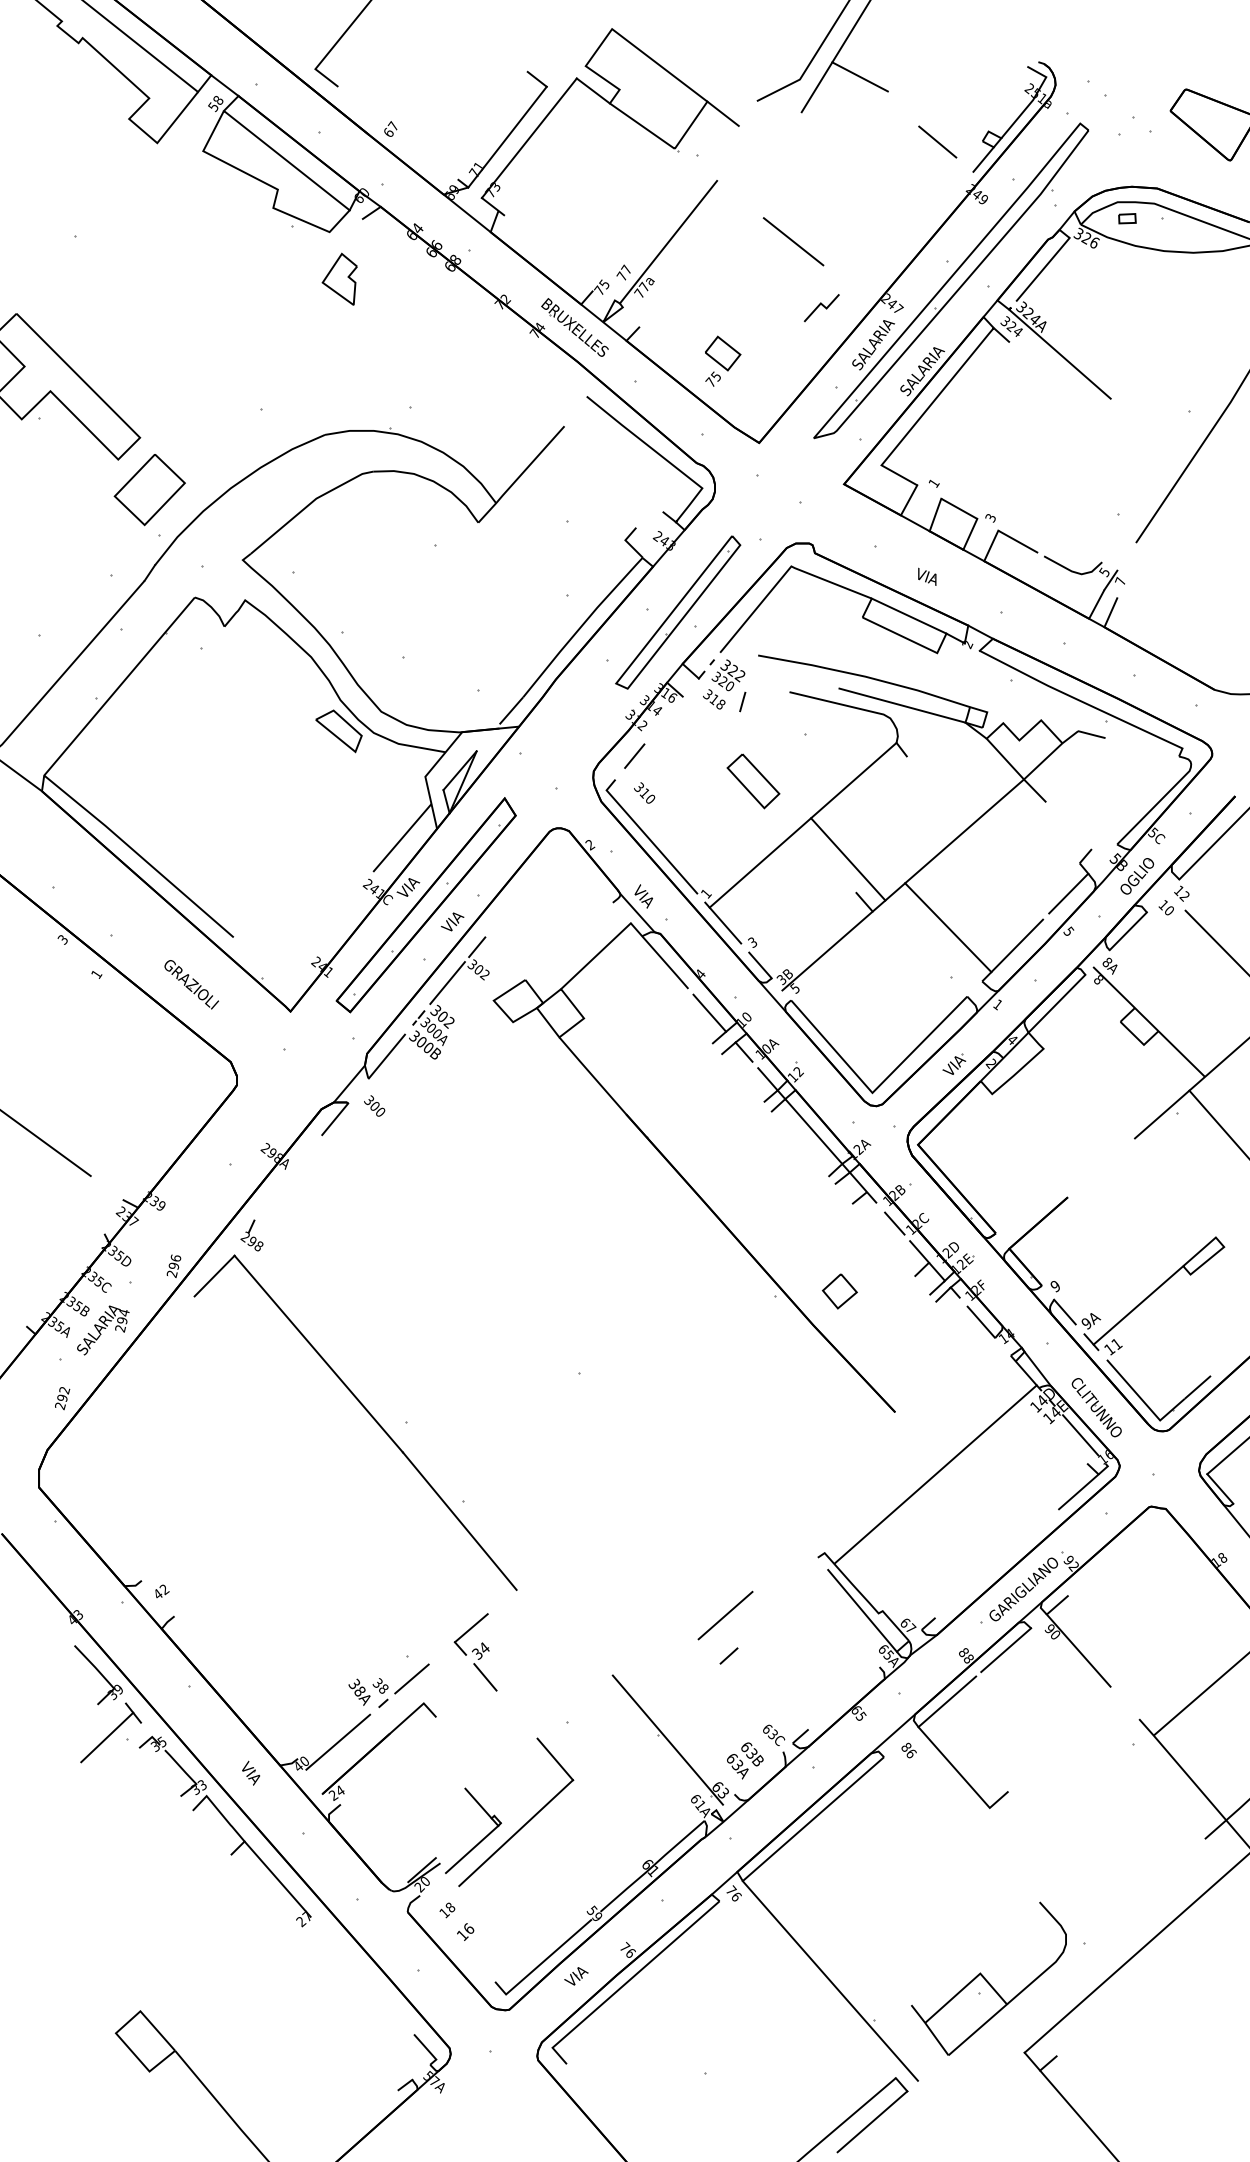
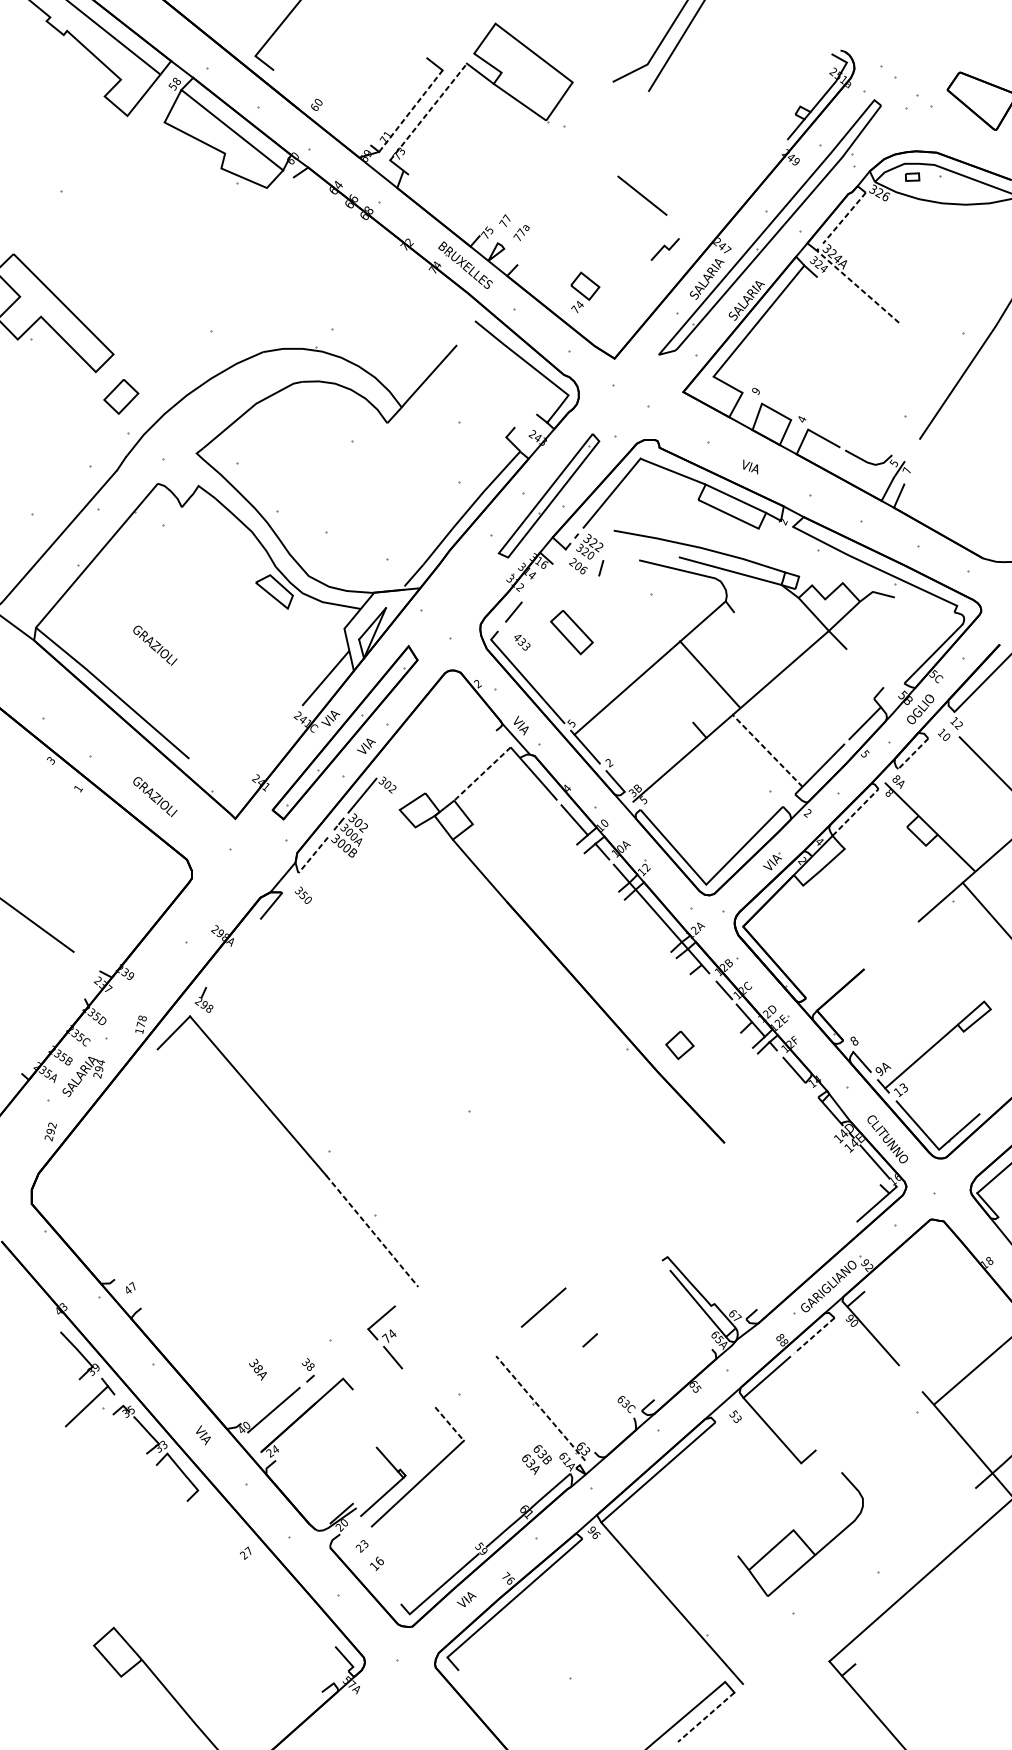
line: (859, 76) -> (695, 62), removed
line: (722, 113) -> (584, 92), removed
text: (392, 125) -> (317, 101), 67 -> 60
line: (507, 137) -> (410, 111), solid -> dashed
line: (529, 137) -> (428, 111), solid -> dashed
line: (937, 141) -> (758, 114), removed
line: (668, 241) -> (541, 195), removed
line: (1042, 269) -> (843, 218), solid -> dashed
part: (339, 278) -> (274, 225), removed
line: (1059, 353) -> (857, 286), solid -> dashed
text: (716, 376) -> (580, 304), 75 -> 74
text: (933, 483) -> (755, 391), 1 -> 9
part: (149, 490) -> (121, 397), size x0.6
text: (990, 518) -> (801, 419), 3 -> 4
text: (713, 698) -> (577, 565), 318 -> 206
part: (753, 781) -> (571, 632), moved
text: (644, 792) -> (521, 641), 310 -> 433
part: (191, 797) -> (155, 645), added
line: (848, 859) -> (710, 674), moved
text: (705, 893) -> (571, 723), 1 -> 5
line: (948, 927) -> (767, 750), solid -> dashed
line: (1127, 931) -> (912, 754), solid -> dashed
text: (752, 942) -> (609, 762), 3 -> 2
line: (477, 947) -> (386, 766), removed
line: (595, 956) -> (482, 774), solid -> dashed
text: (997, 1003) -> (807, 812), 1 -> 2
line: (1056, 1003) -> (855, 812), solid -> dashed
line: (386, 1056) -> (312, 855), solid -> dashed
text: (374, 1105) -> (303, 894), 300 -> 350
text: (173, 1266) -> (140, 1025), 296 -> 178
text: (1055, 1286) -> (854, 1041), 9 -> 8
text: (1116, 1344) -> (903, 1088), 11 -> 13
line: (935, 1474) -> (757, 1193), removed
line: (460, 1521) -> (372, 1231), solid -> dashed
text: (164, 1589) -> (133, 1286), 42 -> 47
line: (725, 1615) -> (543, 1307), moved
line: (1005, 1650) -> (813, 1335), solid -> dashed
text: (476, 1653) -> (385, 1338), 34 -> 74
line: (411, 1678) -> (333, 1358), removed
text: (359, 1691) -> (257, 1369), moved
line: (667, 1740) -> (540, 1408), solid -> dashed
text: (908, 1750) -> (735, 1416), 86 -> 53
line: (555, 1759) -> (449, 1424), solid -> dashed
text: (745, 1760) -> (537, 1459), moved
line: (277, 1878) -> (224, 1520), removed
text: (731, 1889) -> (592, 1529), 76 -> 96
text: (447, 1910) -> (362, 1546), 18 -> 23
part: (988, 1978) -> (800, 1534), moved
line: (872, 2122) -> (706, 1717), solid -> dashed

